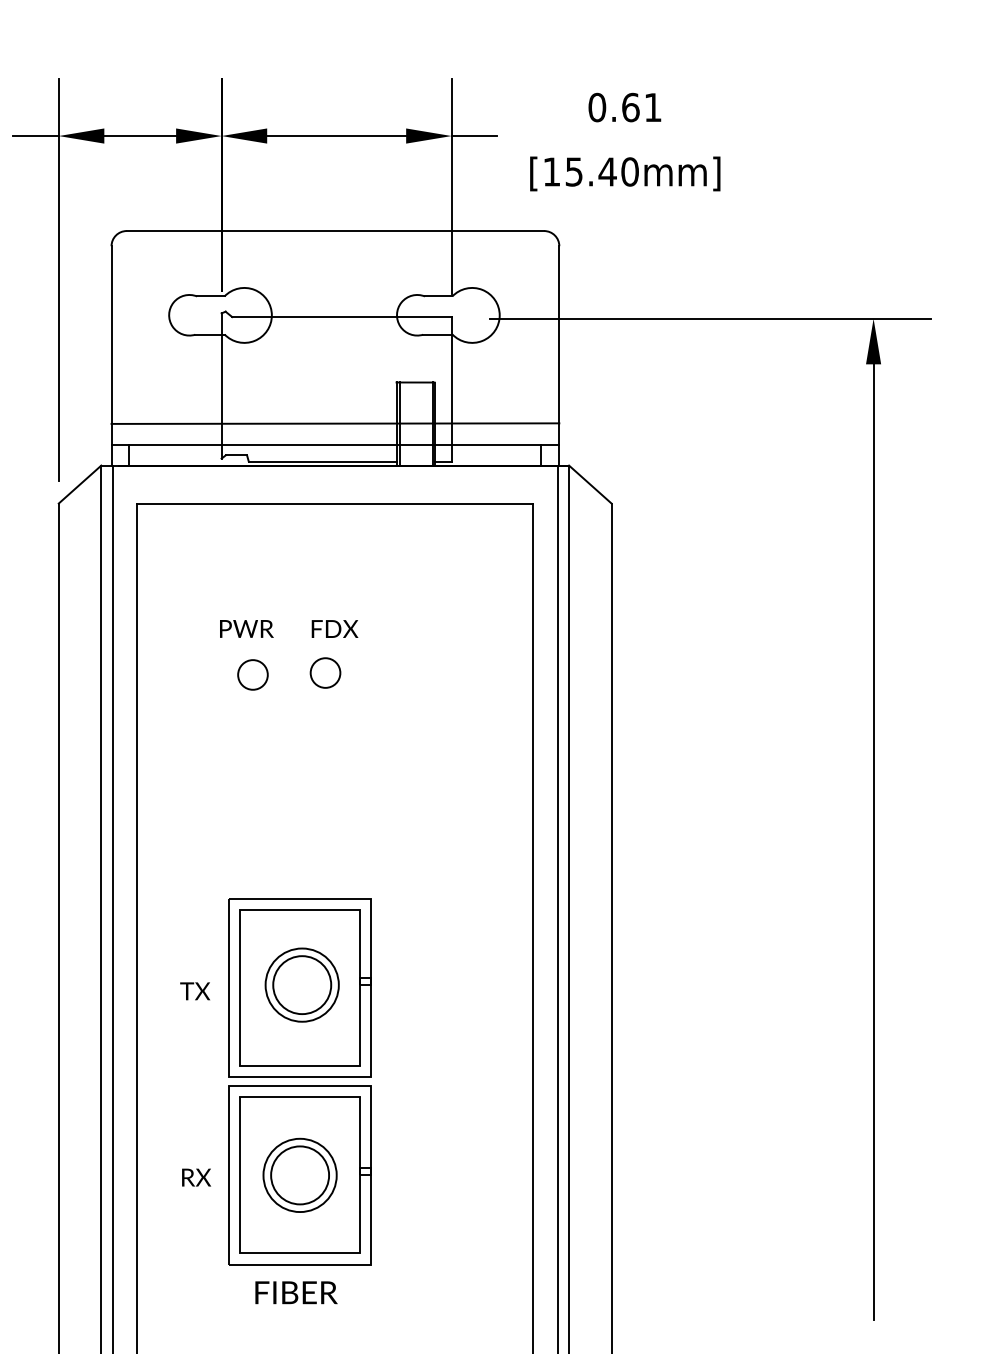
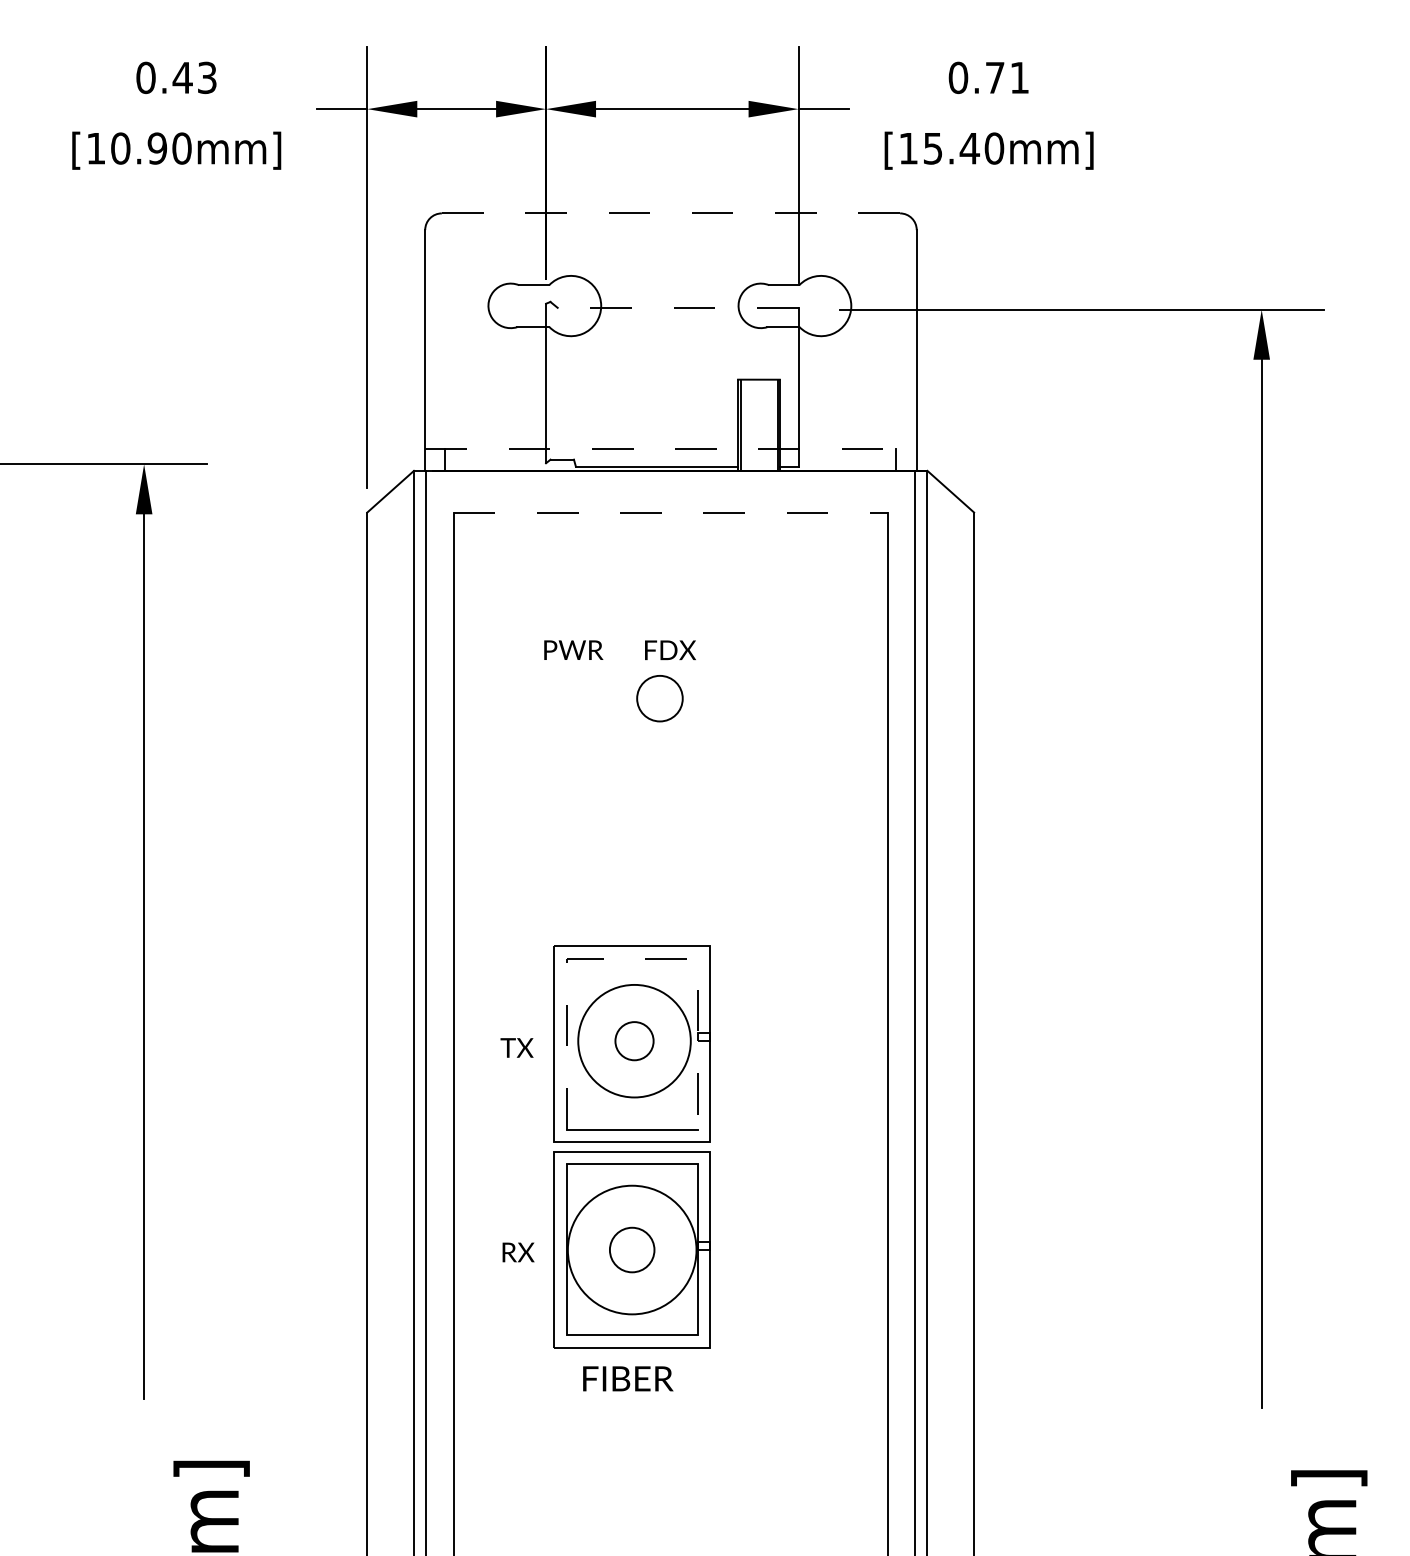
text: (631, 107) -> (995, 77), 0.61 -> 0.71
line: (335, 231) -> (671, 213), solid -> dashed
line: (341, 316) -> (677, 307), solid -> dashed
line: (335, 423) -> (670, 424), removed
line: (335, 445) -> (670, 448), solid -> dashed
line: (335, 503) -> (671, 512), solid -> dashed
circle: (325, 672) -> (660, 698), size x1.4
circle: (253, 674) -> (580, 700), removed
line: (300, 909) -> (632, 958), solid -> dashed
circle: (302, 984) -> (634, 1040), size x1.4
circle: (302, 985) -> (634, 1041), size x0.6
circle: (300, 1174) -> (632, 1249), size x0.7
circle: (300, 1174) -> (632, 1249), size x1.6

